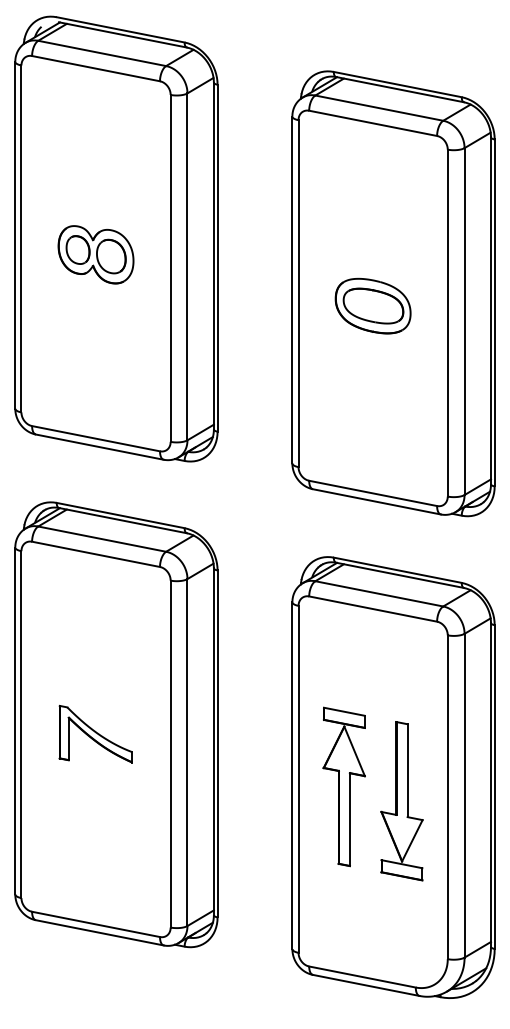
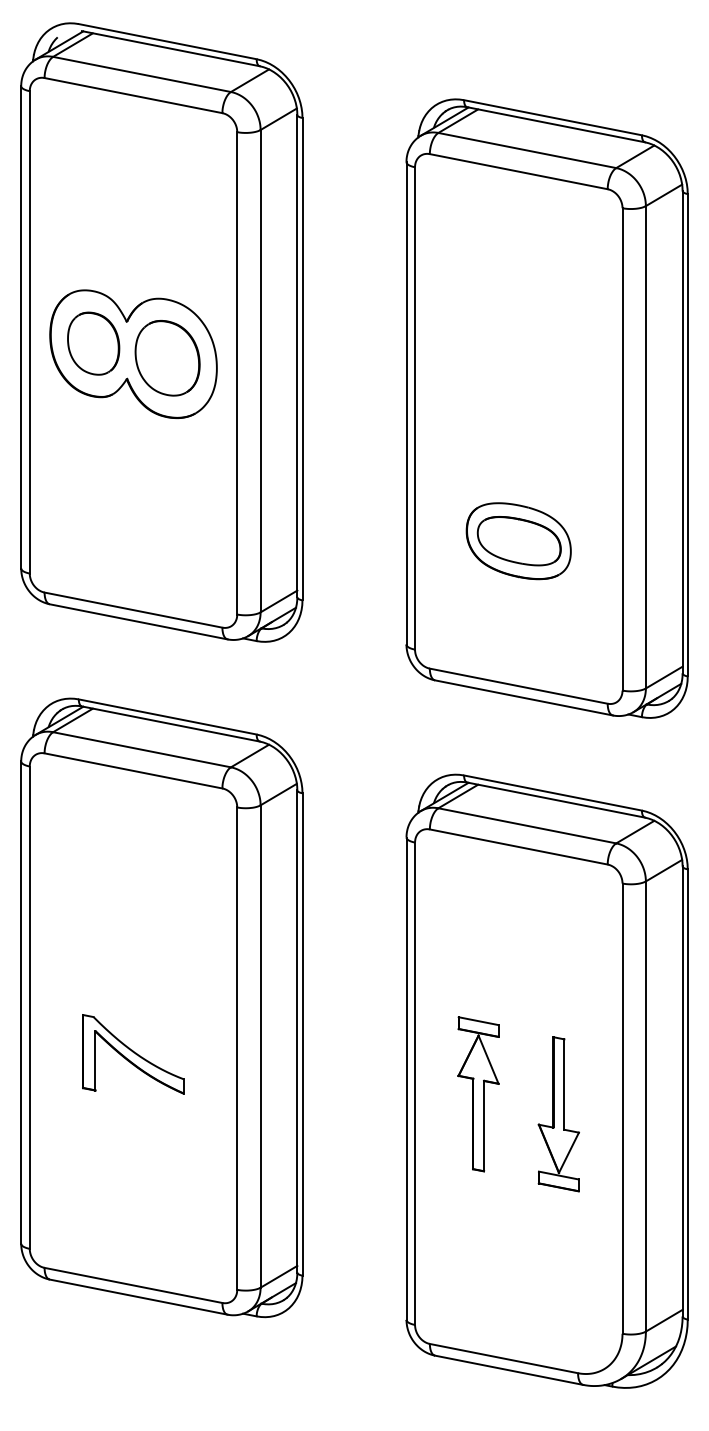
part: (95, 254) -> (132, 353), size x1.6
part: (372, 305) -> (517, 540), moved
part: (95, 733) -> (132, 1053), moved
part: (343, 786) -> (477, 1093), size x0.7
part: (401, 801) -> (558, 1114), size x0.7

